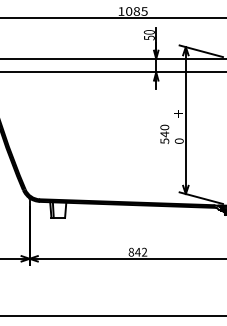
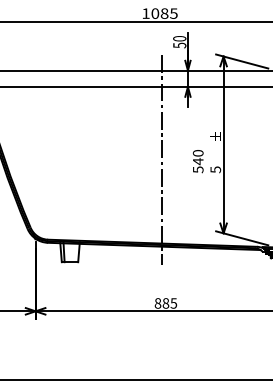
line: (134, 133) -> (161, 160), added
text: (179, 140) -> (215, 169), 0 -> 5
text: (140, 252) -> (169, 303), 842 -> 885

